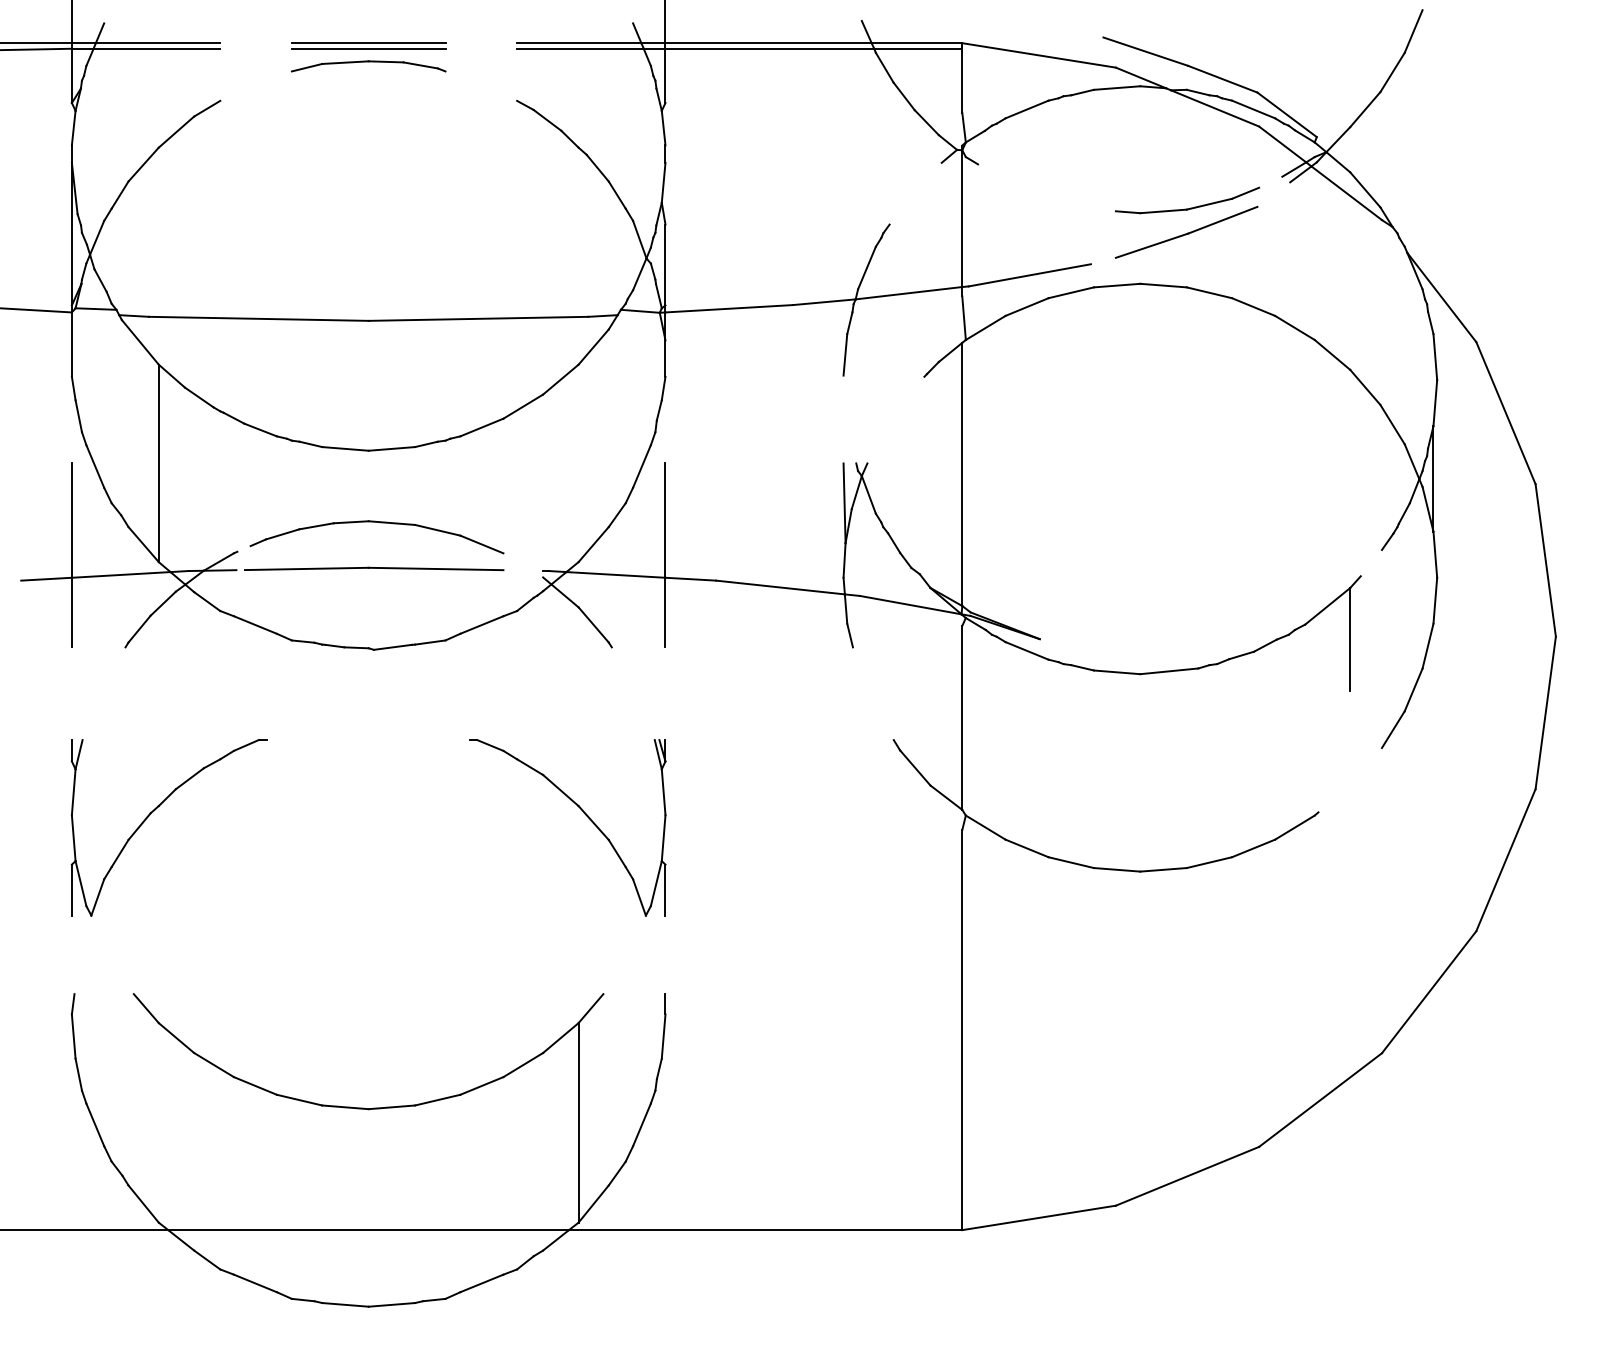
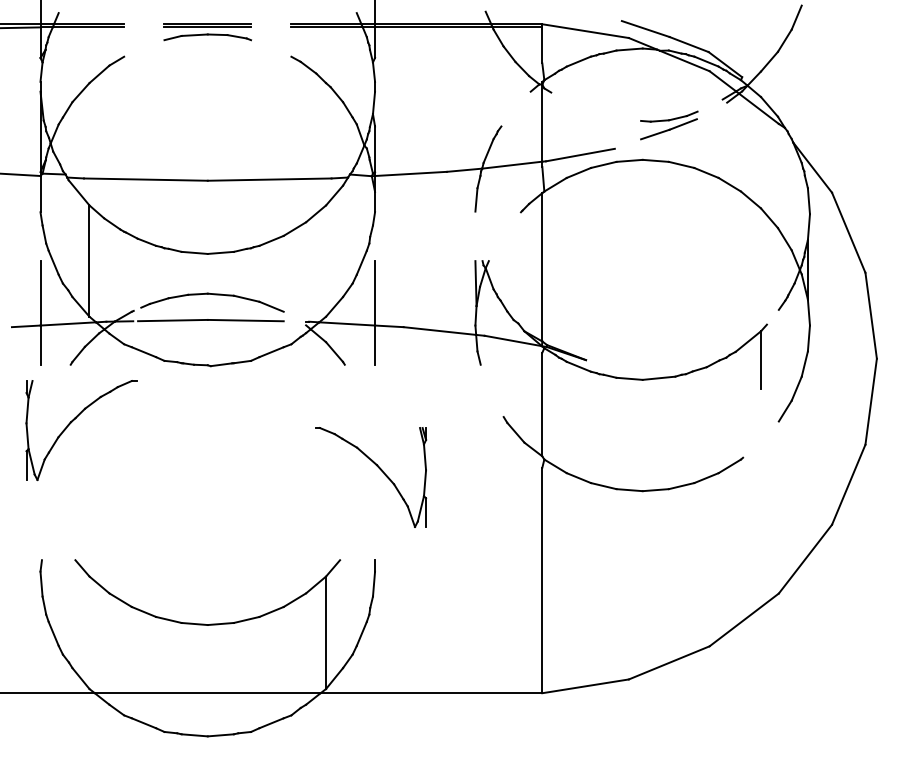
part: (1187, 222) -> (669, 125), size x0.7
part: (155, 811) -> (73, 421), moved
part: (582, 813) -> (379, 469), moved

